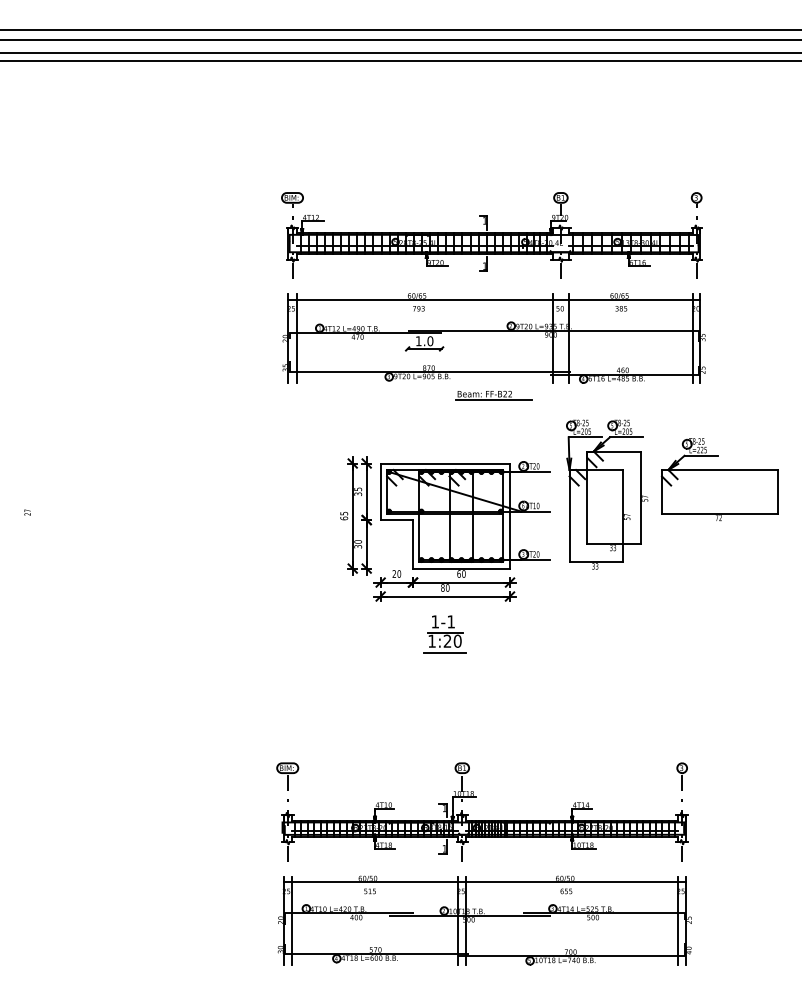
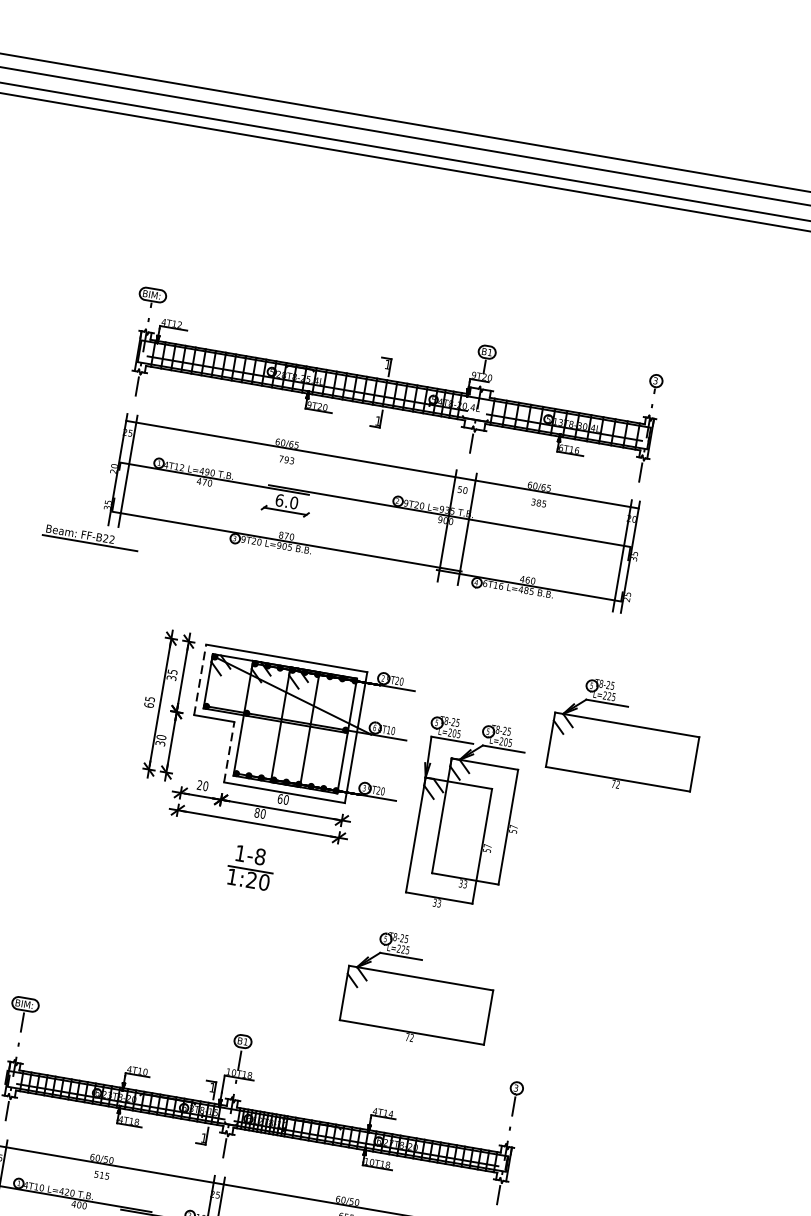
text: (418, 341) -> (279, 500), 1.0 -> 6.0
part: (493, 395) -> (90, 537), moved
line: (380, 491) -> (200, 679), solid -> dashed
part: (607, 494) -> (467, 816), moved
line: (413, 543) -> (230, 751), solid -> dashed
text: (451, 621) -> (260, 856), 1-1 -> 1-8
line: (445, 652) -> (246, 893), removed
part: (592, 704) -> (418, 989), added

